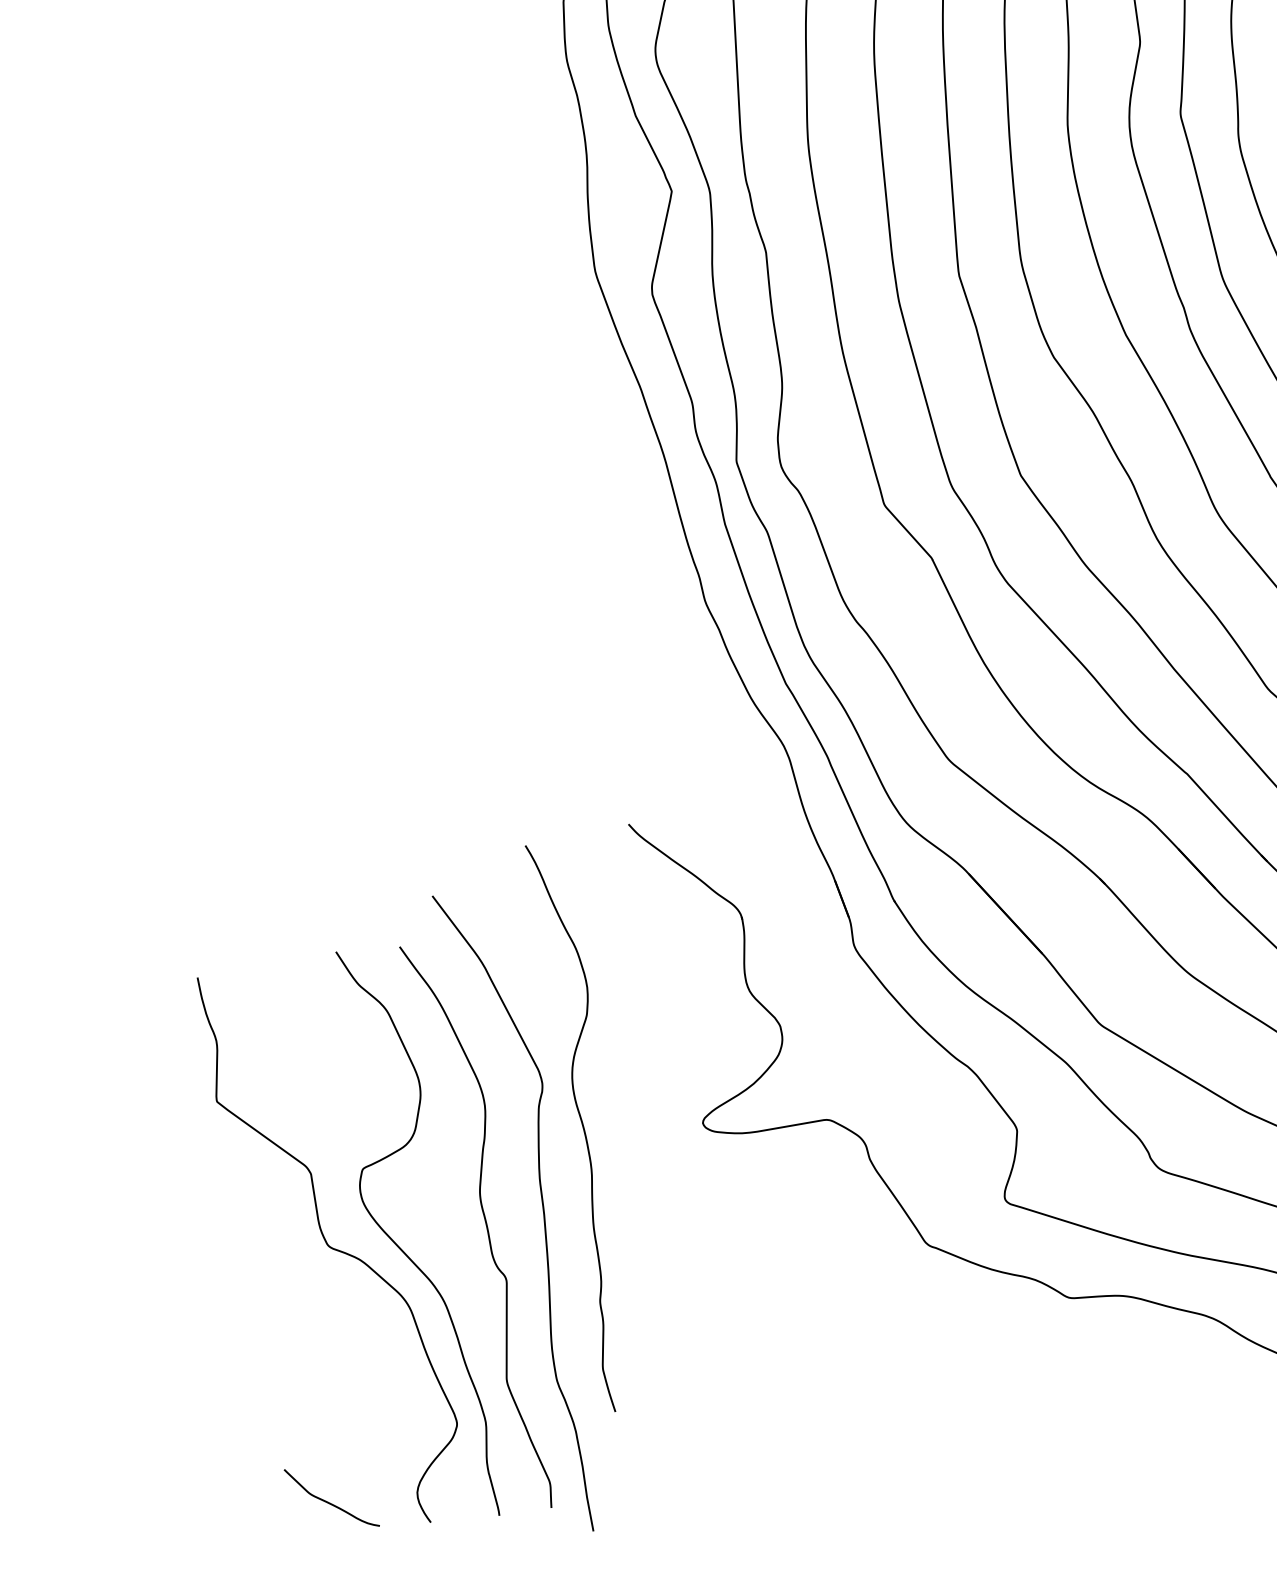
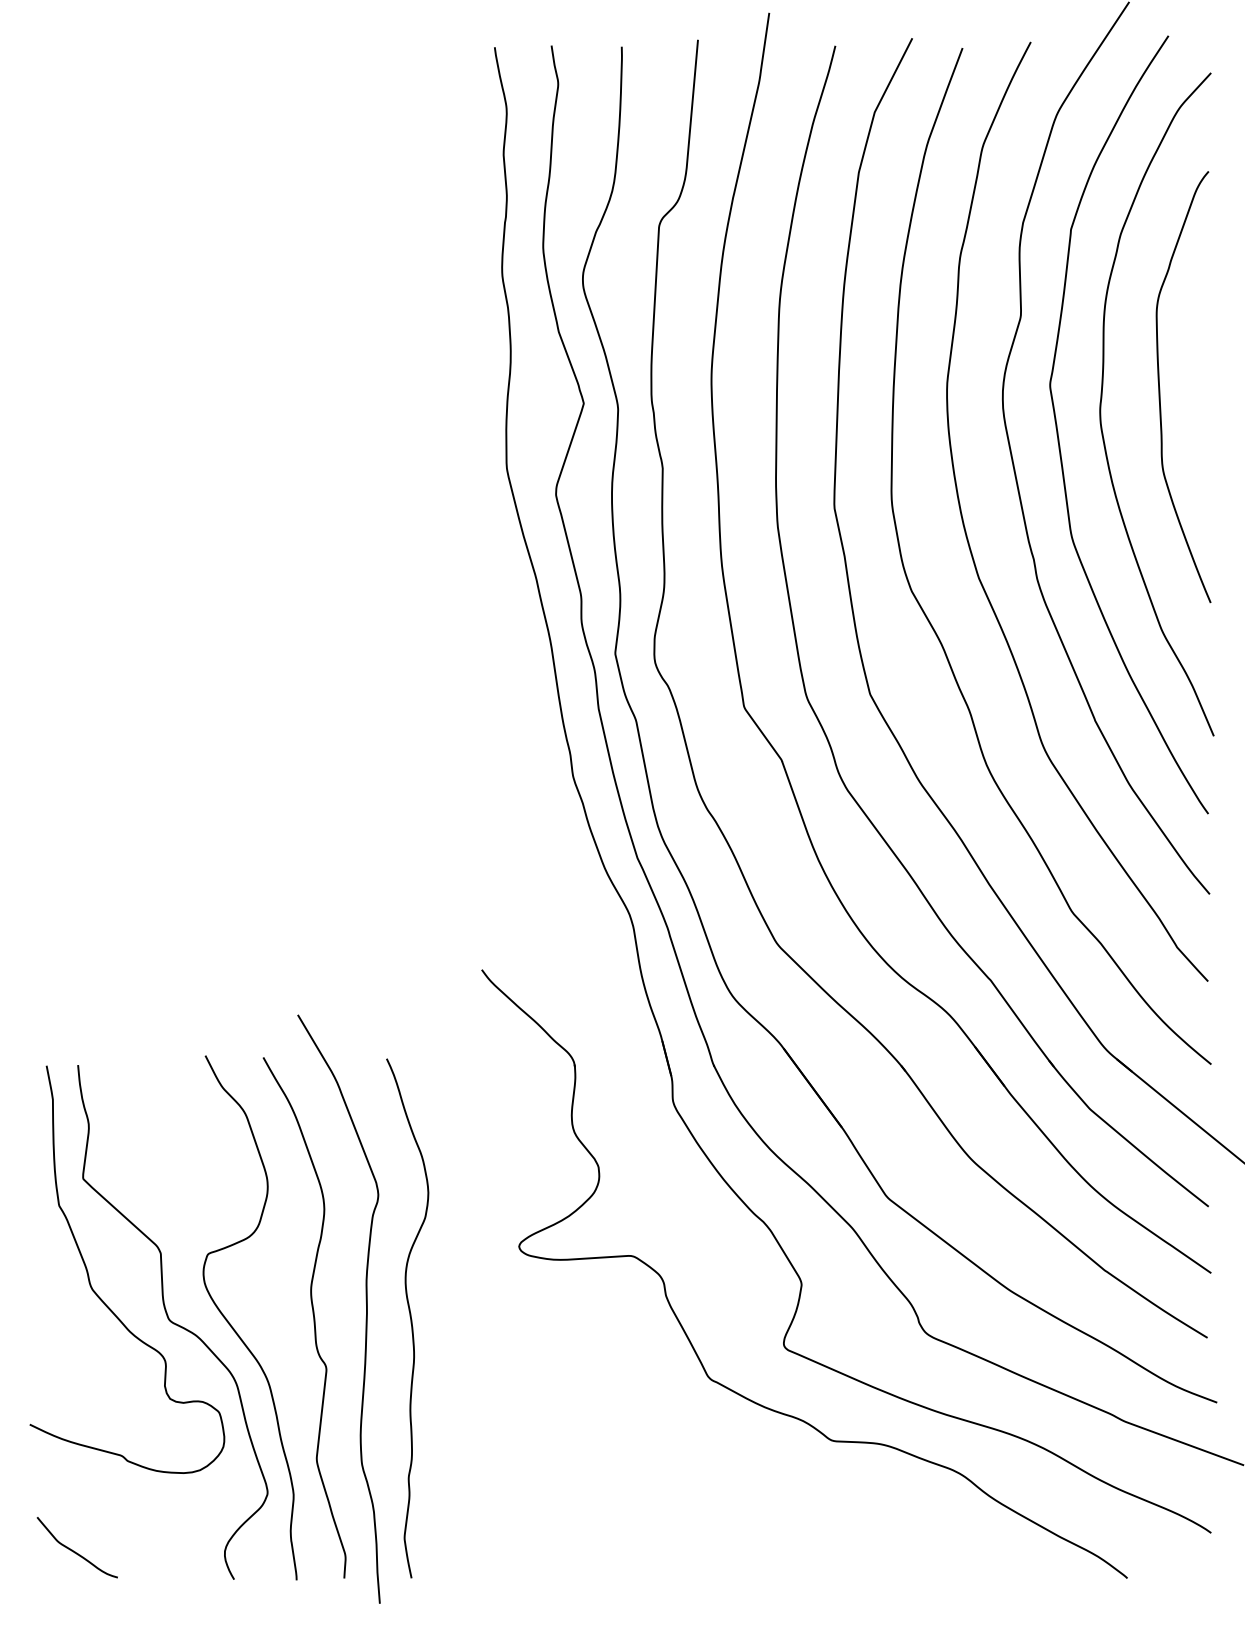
curve: (581, 1125) -> (409, 1316), moved
curve: (235, 1206) -> (89, 1275), added
curve: (330, 1502) -> (75, 1551), moved

